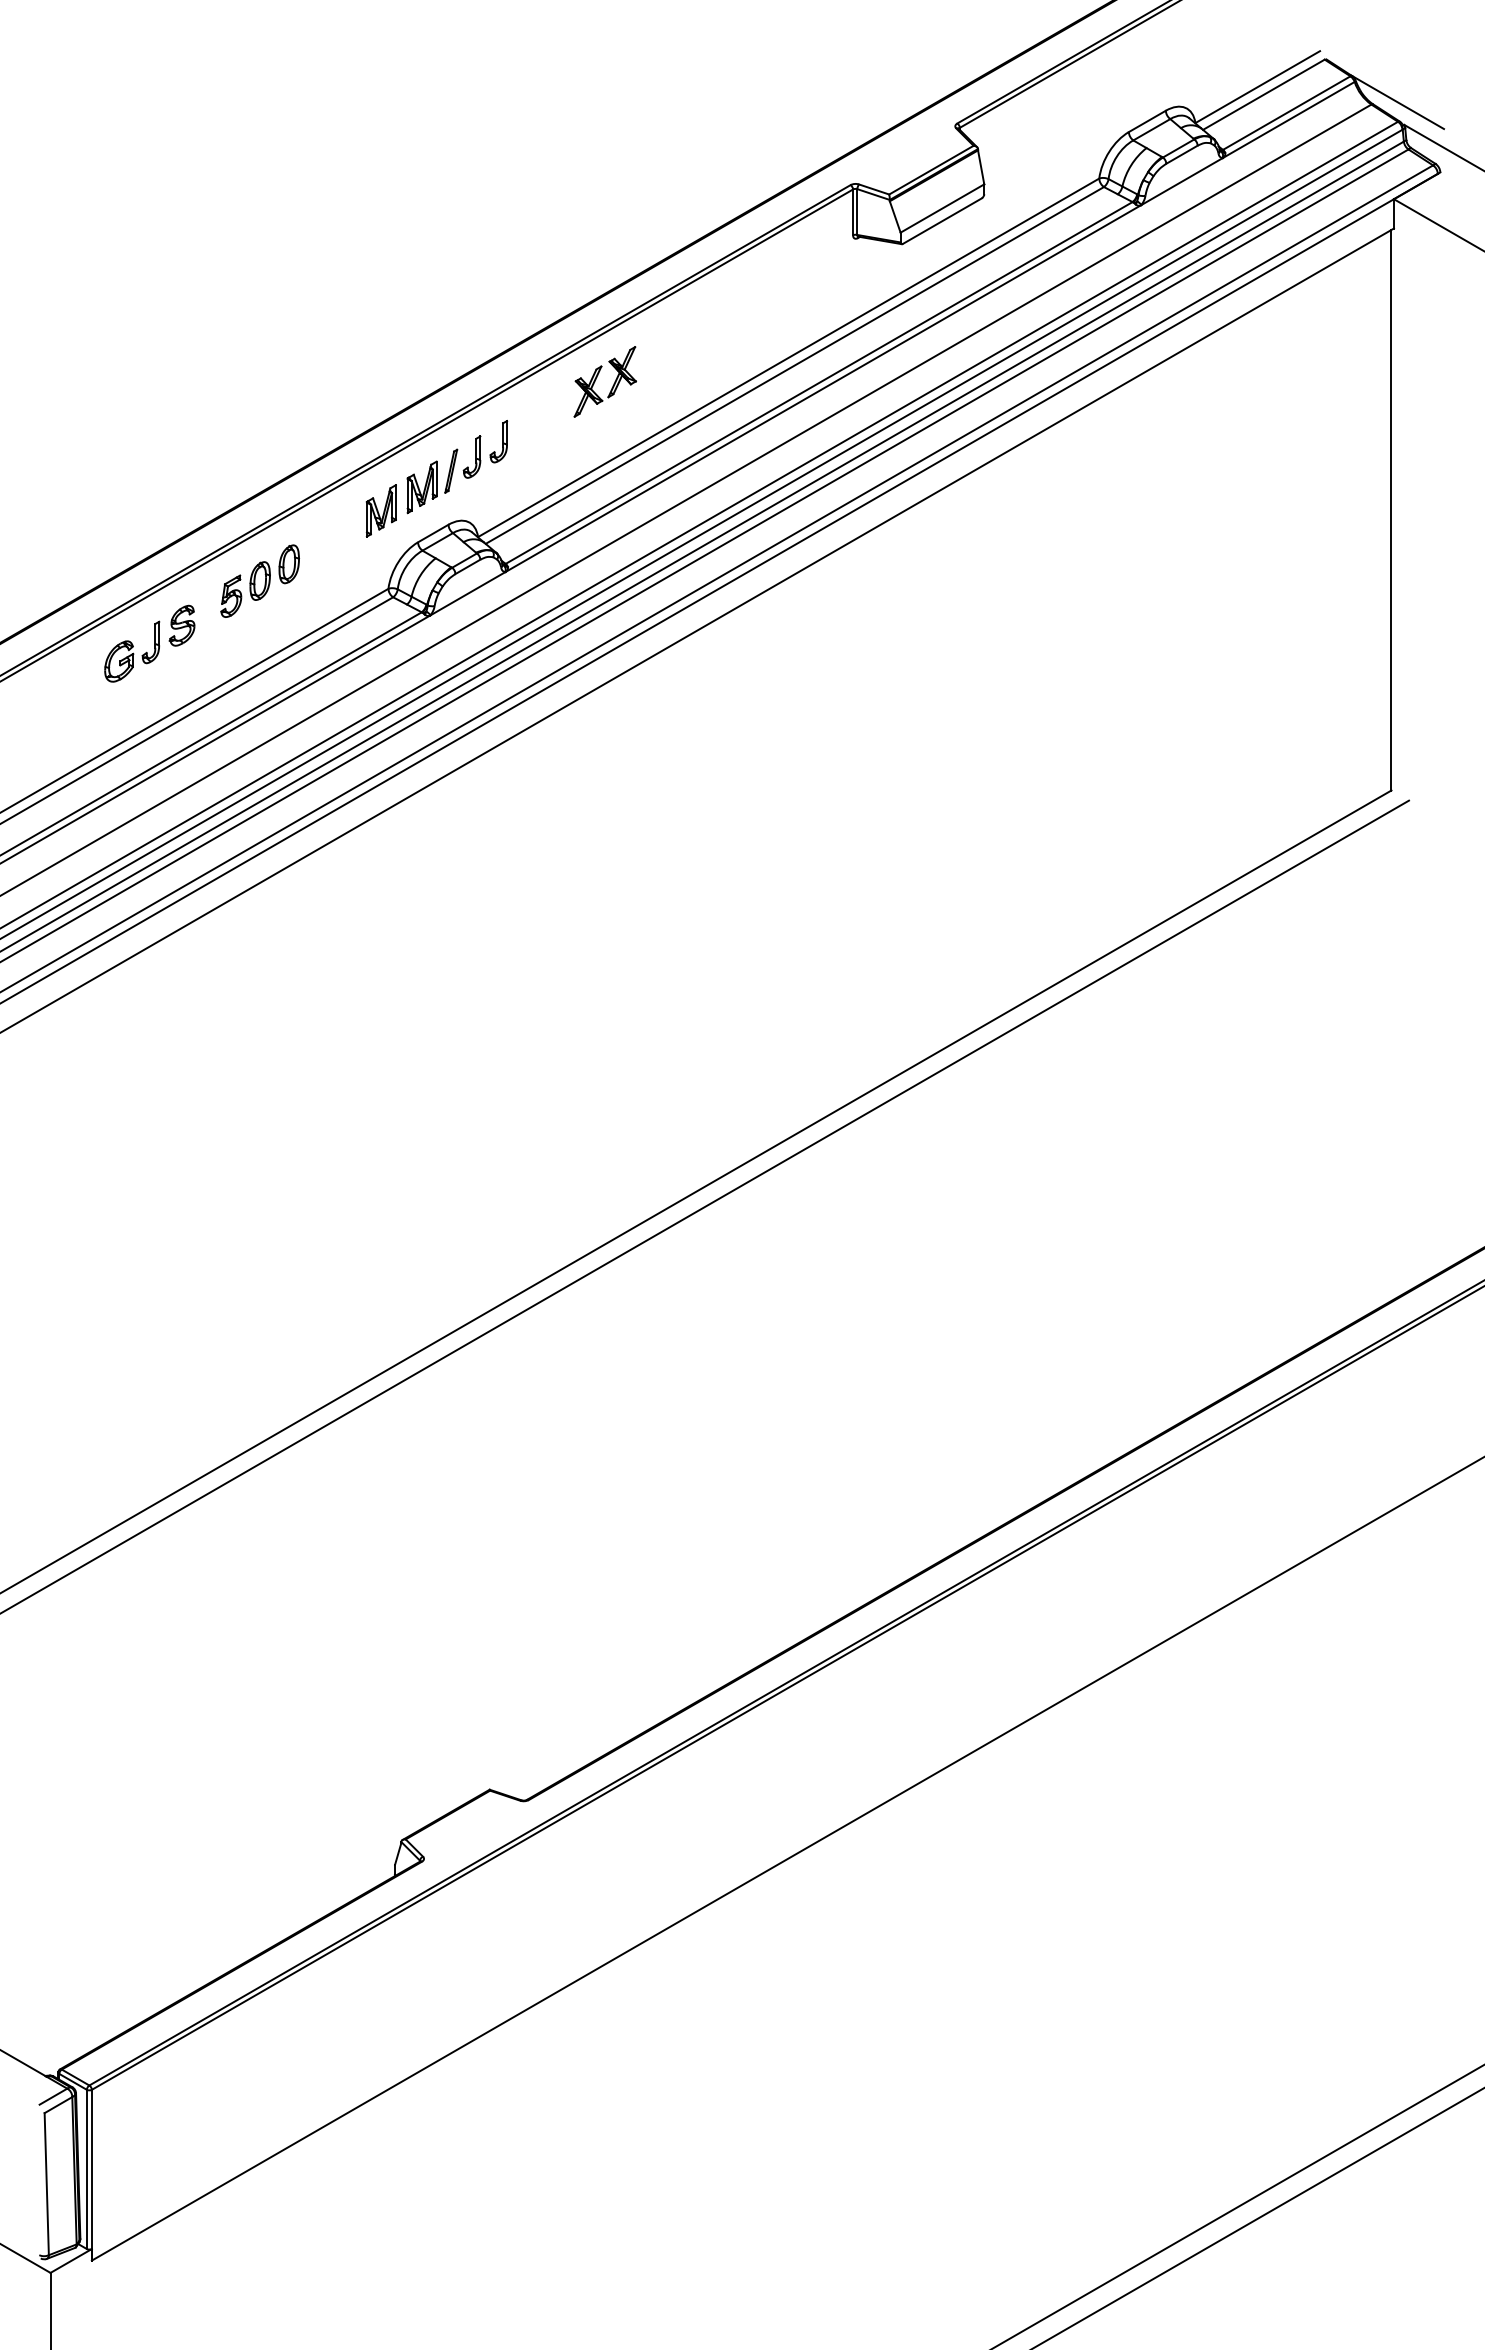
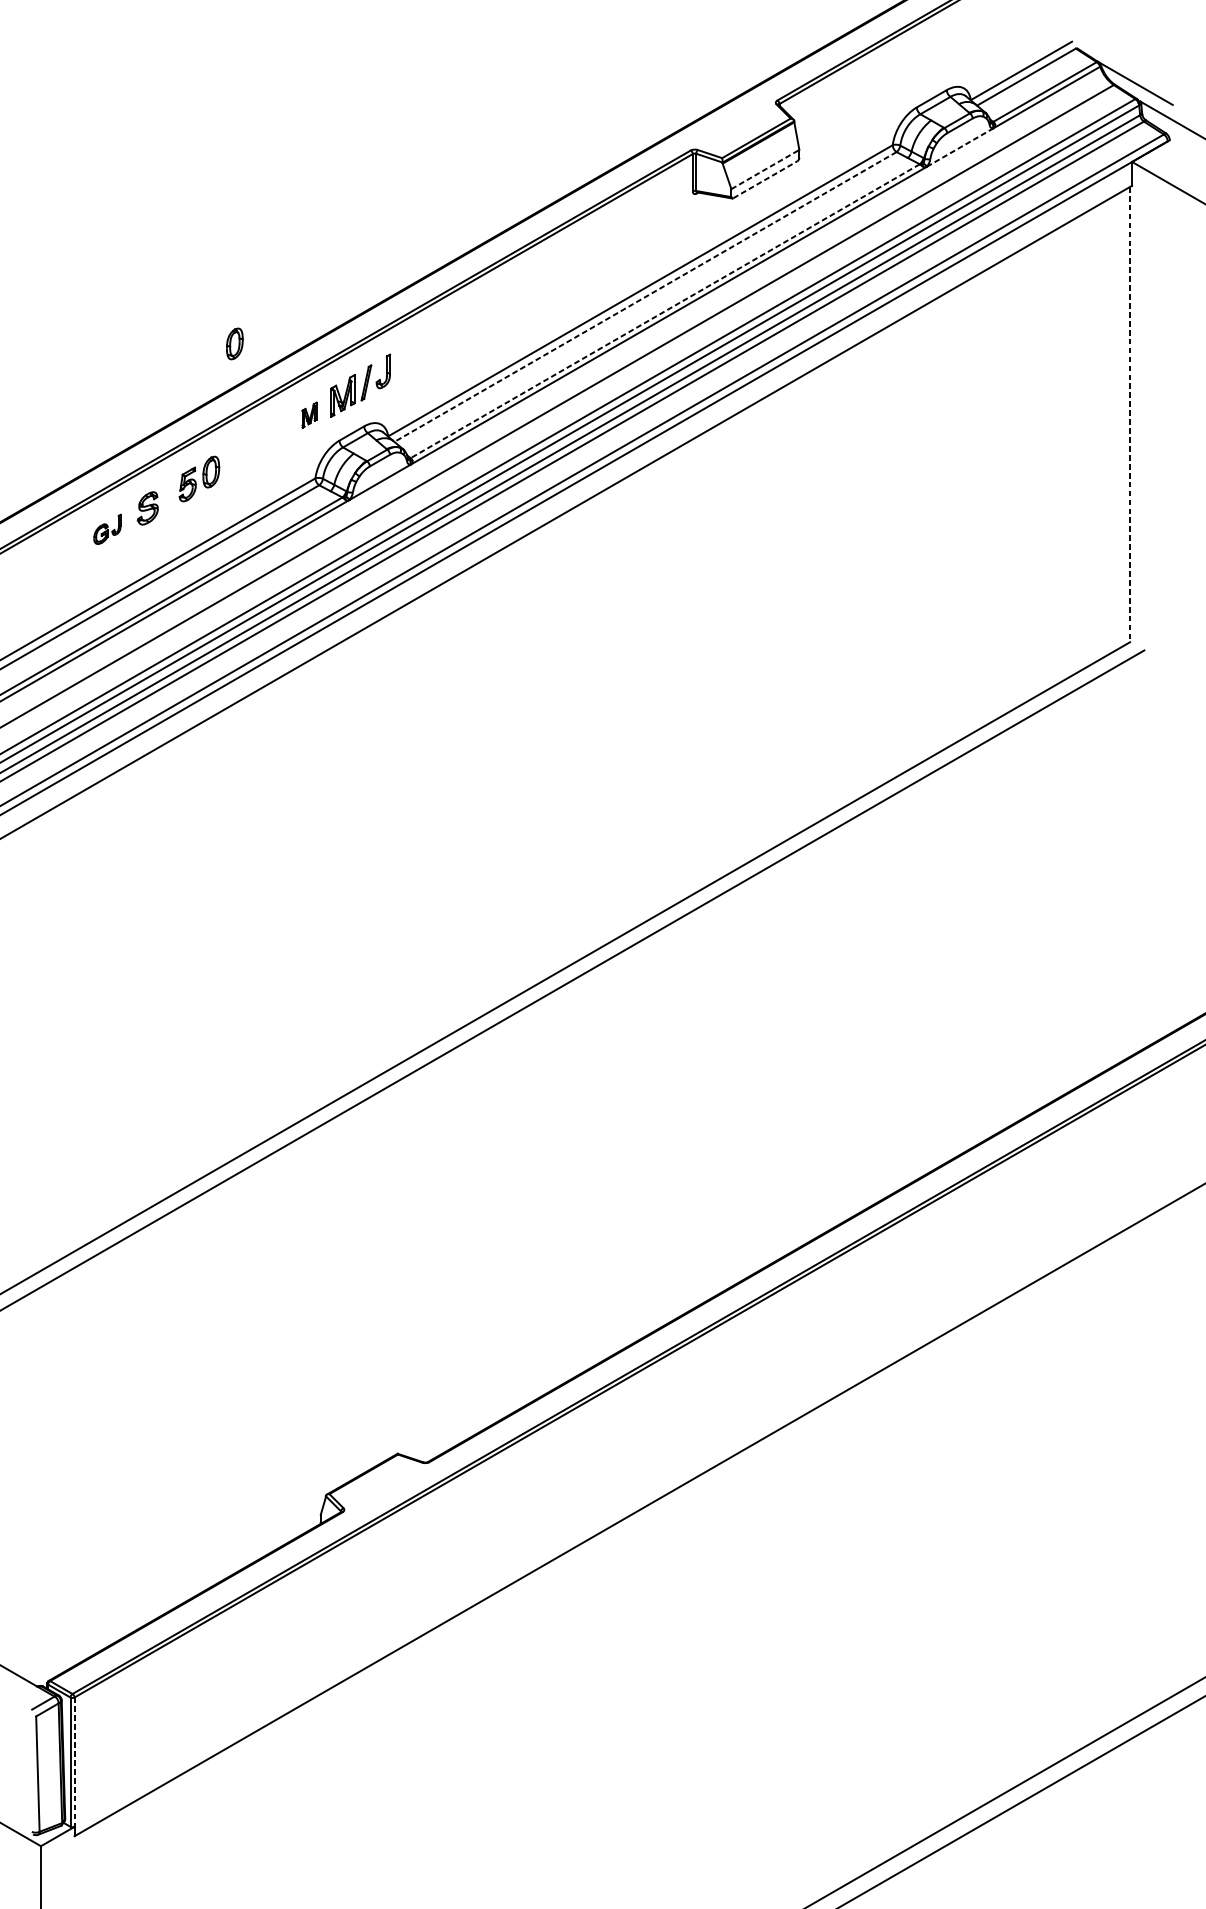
line: (1182, 181) -> (960, 147), solid -> dashed
line: (942, 208) -> (765, 169), solid -> dashed
line: (942, 220) -> (765, 179), solid -> dashed
line: (794, 365) -> (645, 297), solid -> dashed
part: (597, 377) -> (485, 306), removed
line: (819, 383) -> (665, 311), solid -> dashed
part: (498, 441) -> (404, 358), removed
part: (380, 510) -> (308, 414), size x0.6
line: (1391, 510) -> (1130, 414), solid -> dashed
part: (288, 564) -> (234, 344), moved
part: (132, 651) -> (107, 529), size x0.6
line: (91, 2175) -> (74, 1767), solid -> dashed

